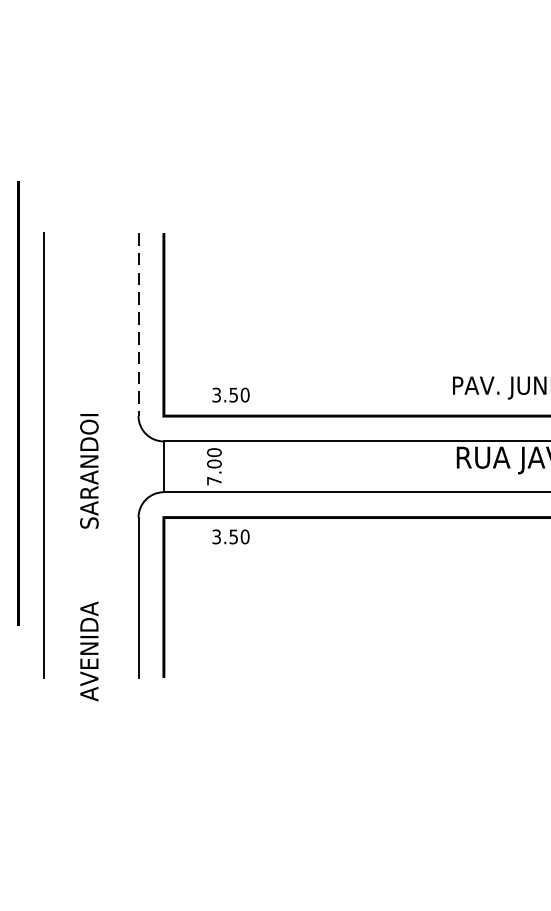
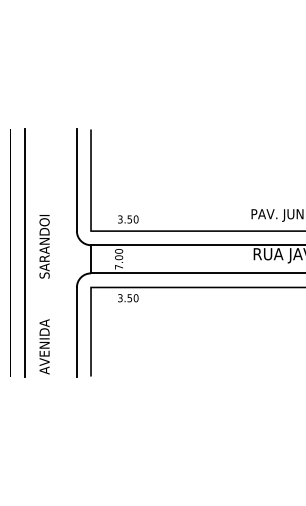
line: (137, 324) -> (76, 180), dashed -> solid
line: (18, 402) -> (10, 252), moved
text: (89, 557) -> (44, 294), moved

